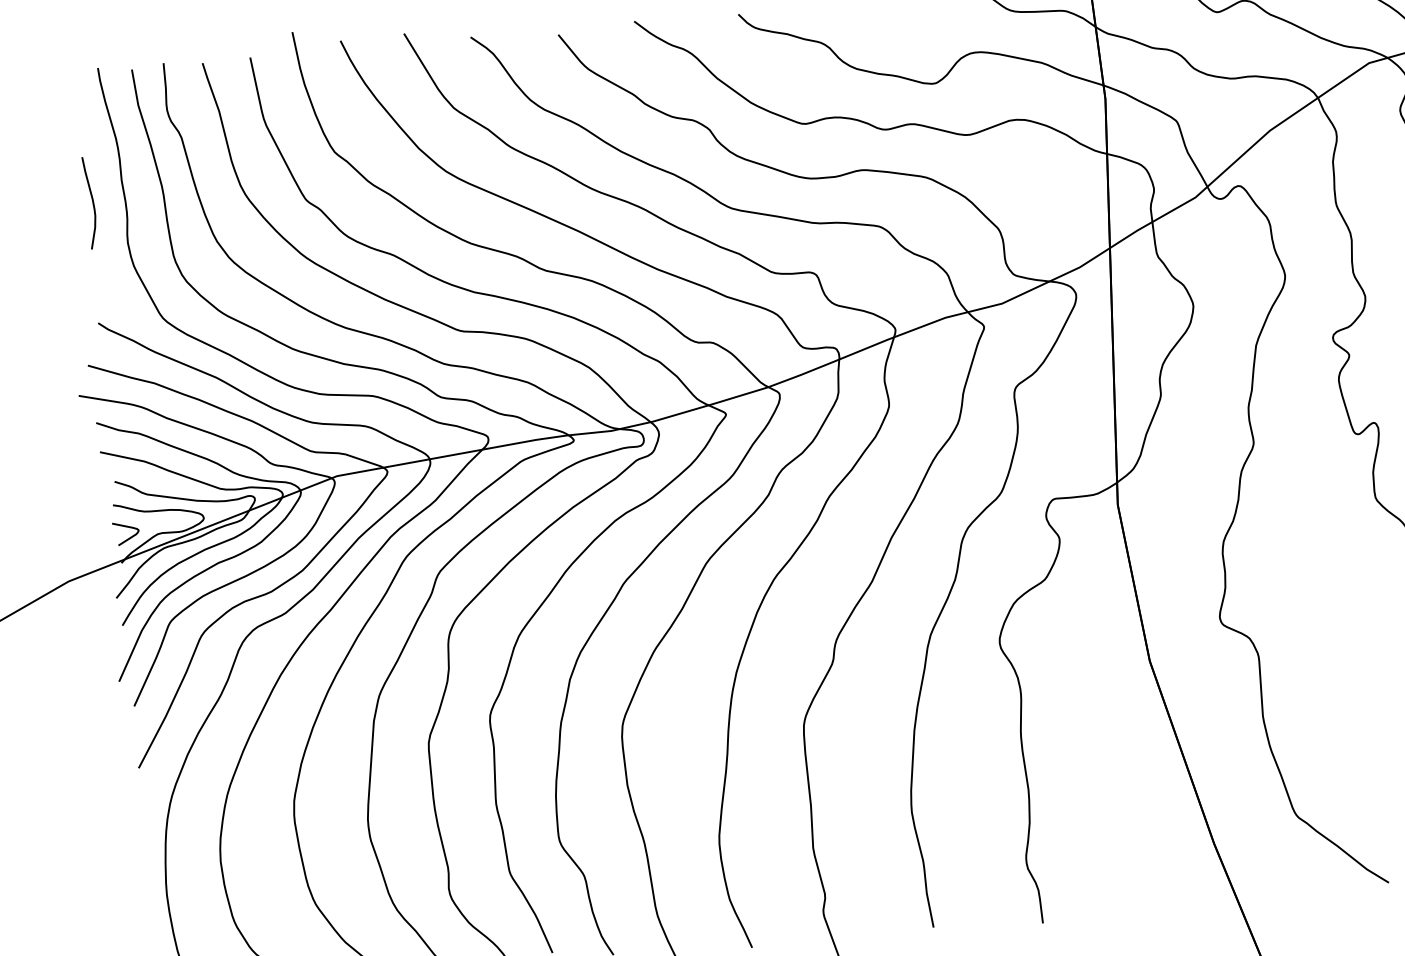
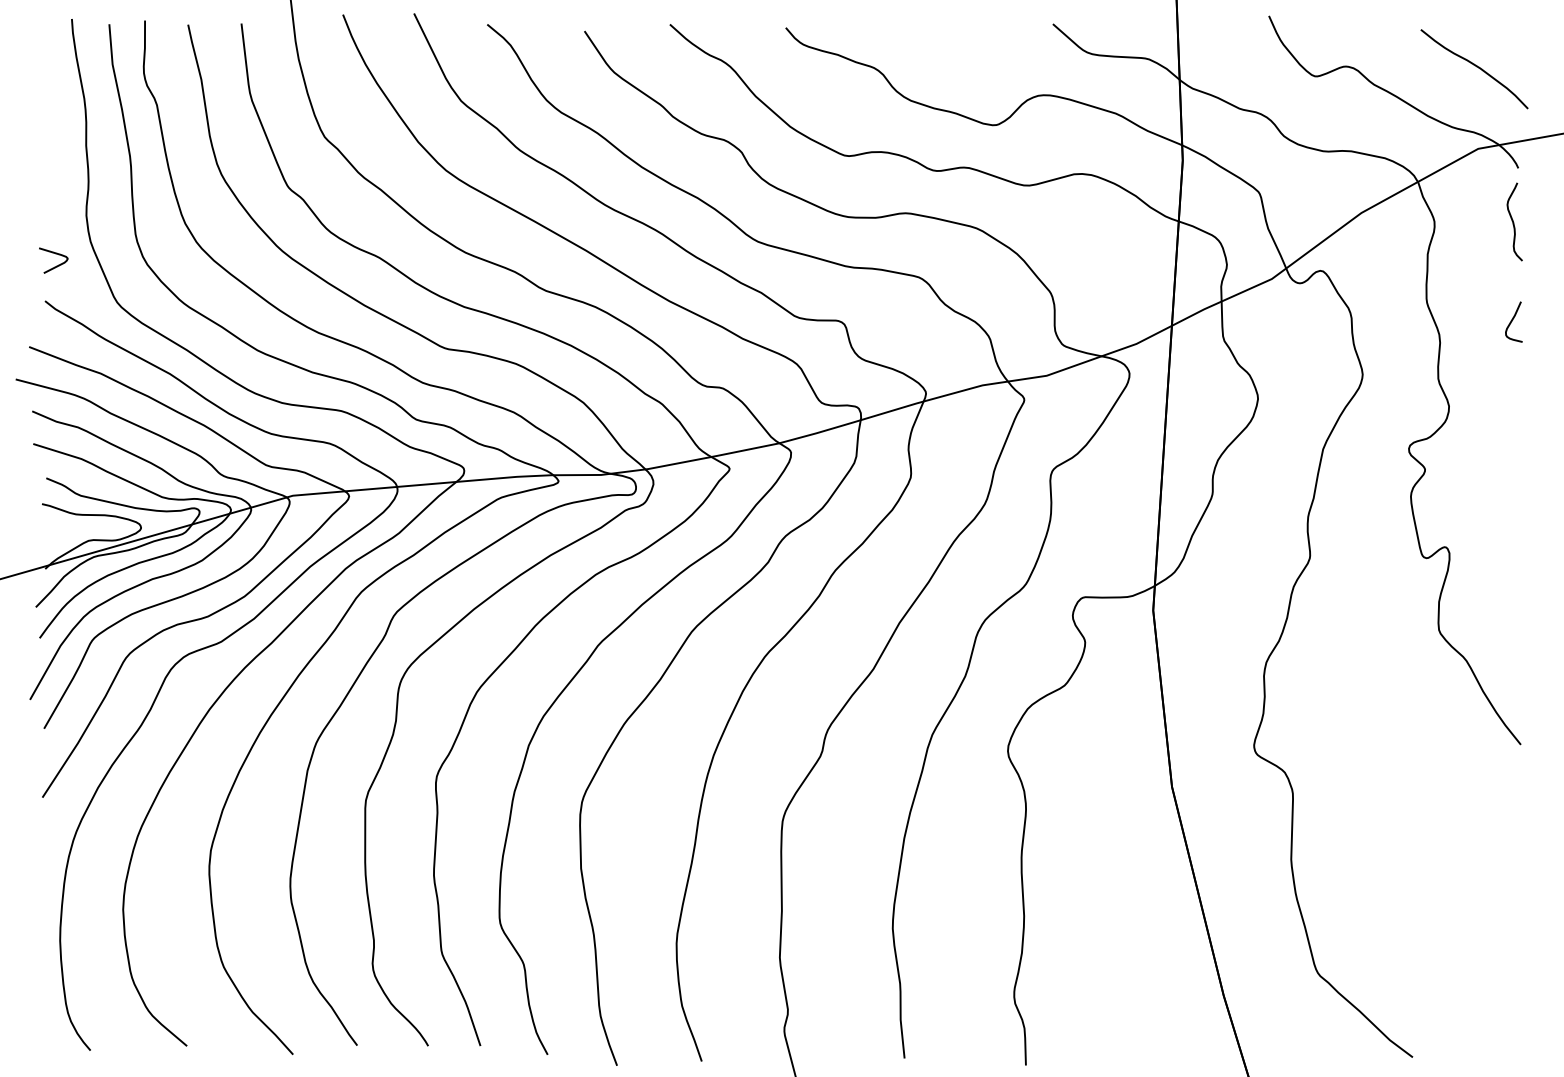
curve: (92, 202) -> (51, 166), removed
curve: (129, 537) -> (56, 265), moved

